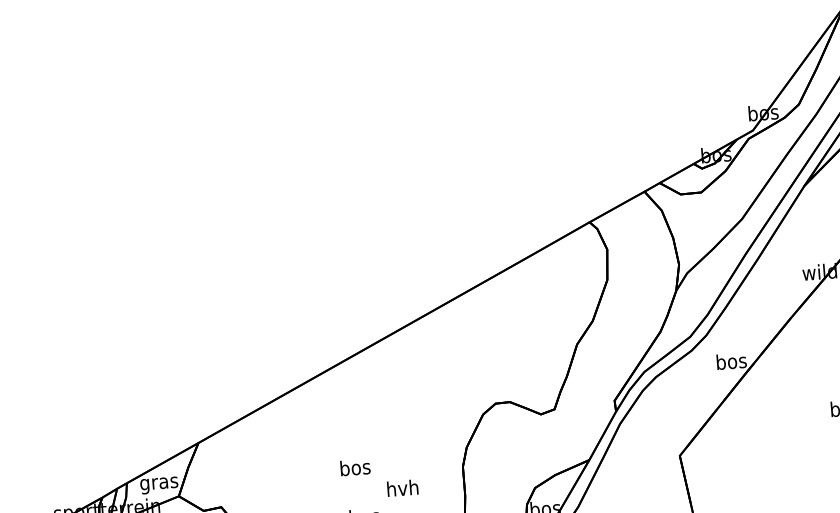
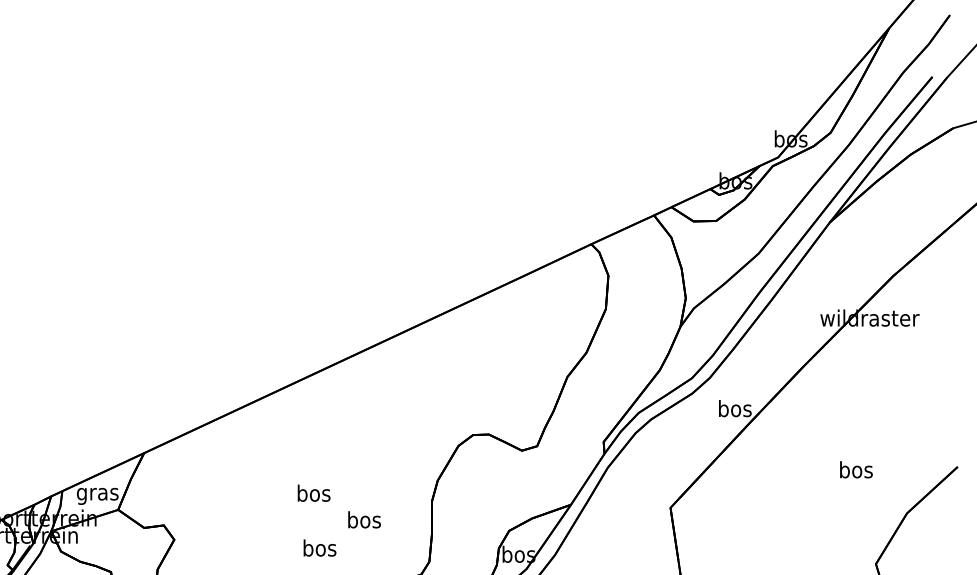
text: (402, 487) -> (364, 519), hvh -> bos

